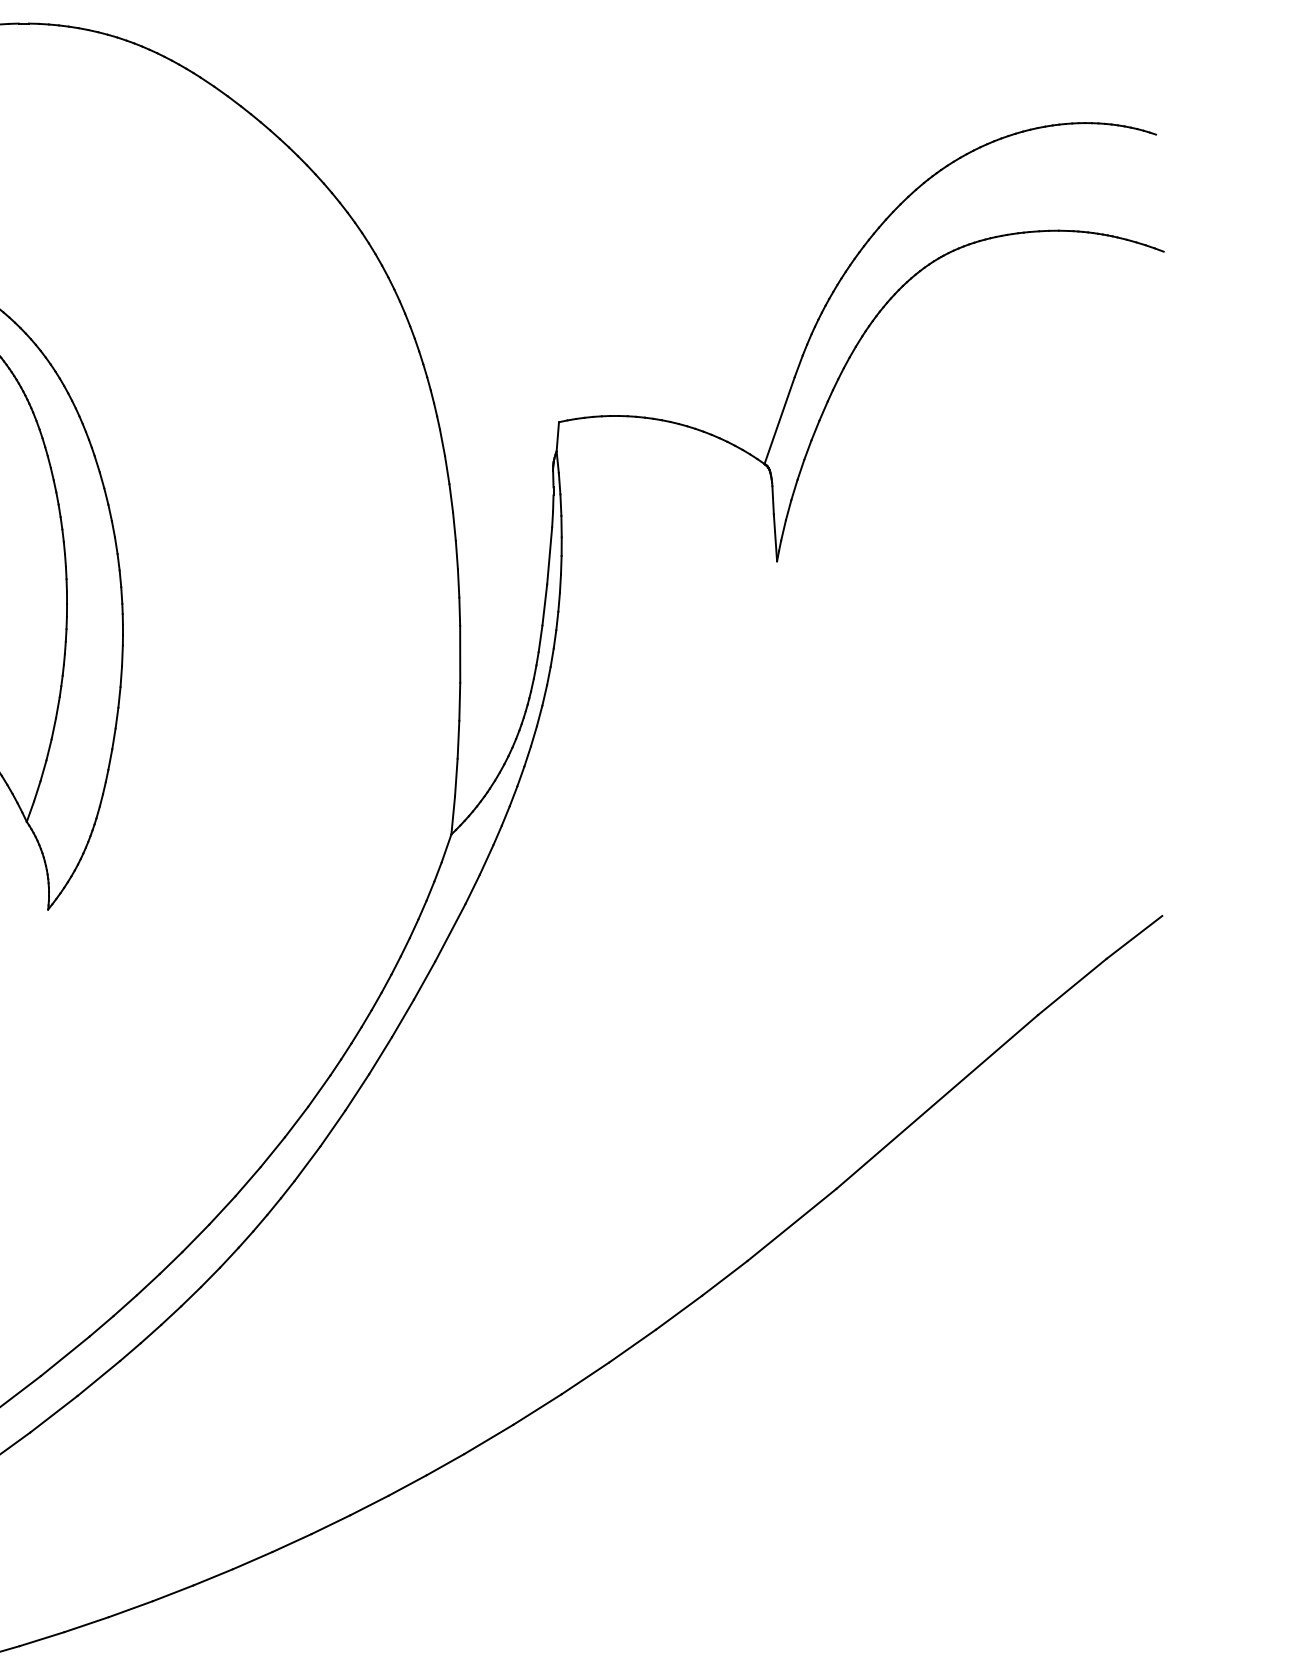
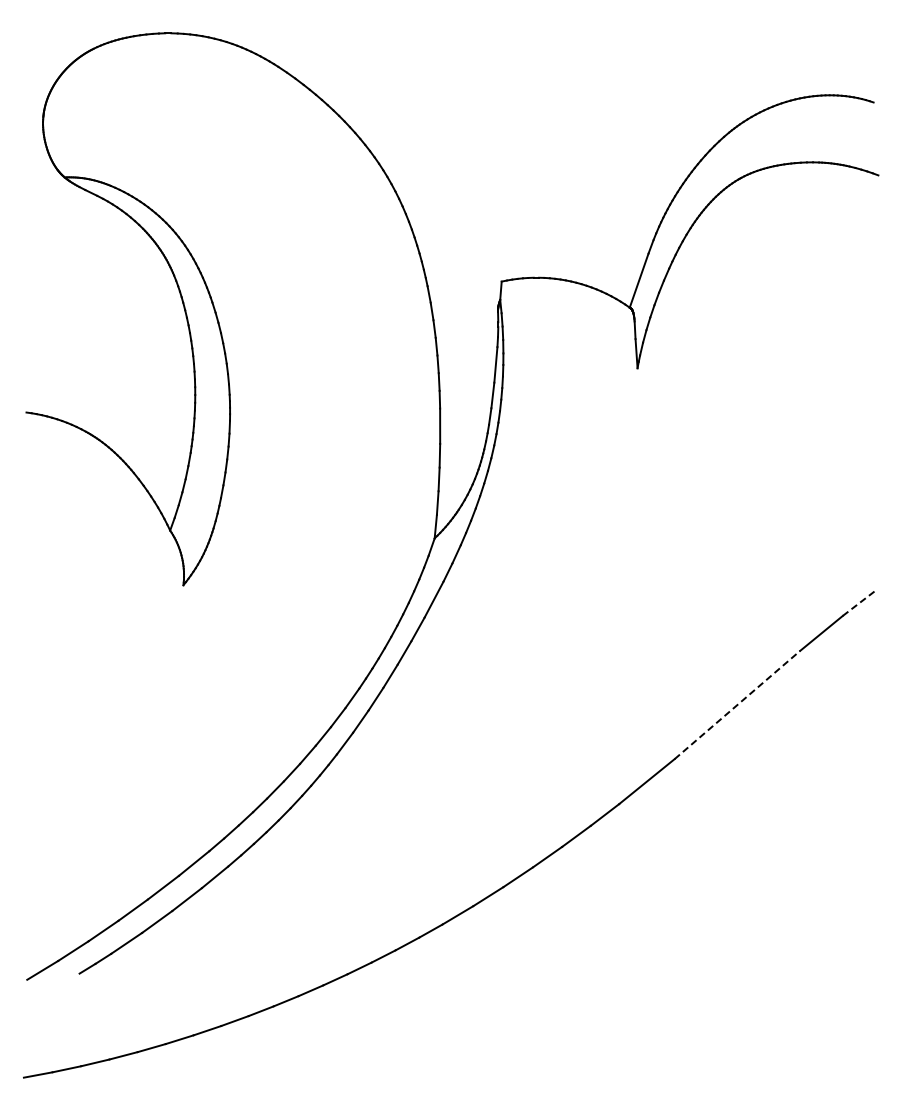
line: (1134, 937) -> (860, 602), solid -> dashed
line: (937, 1102) -> (737, 705), solid -> dashed

